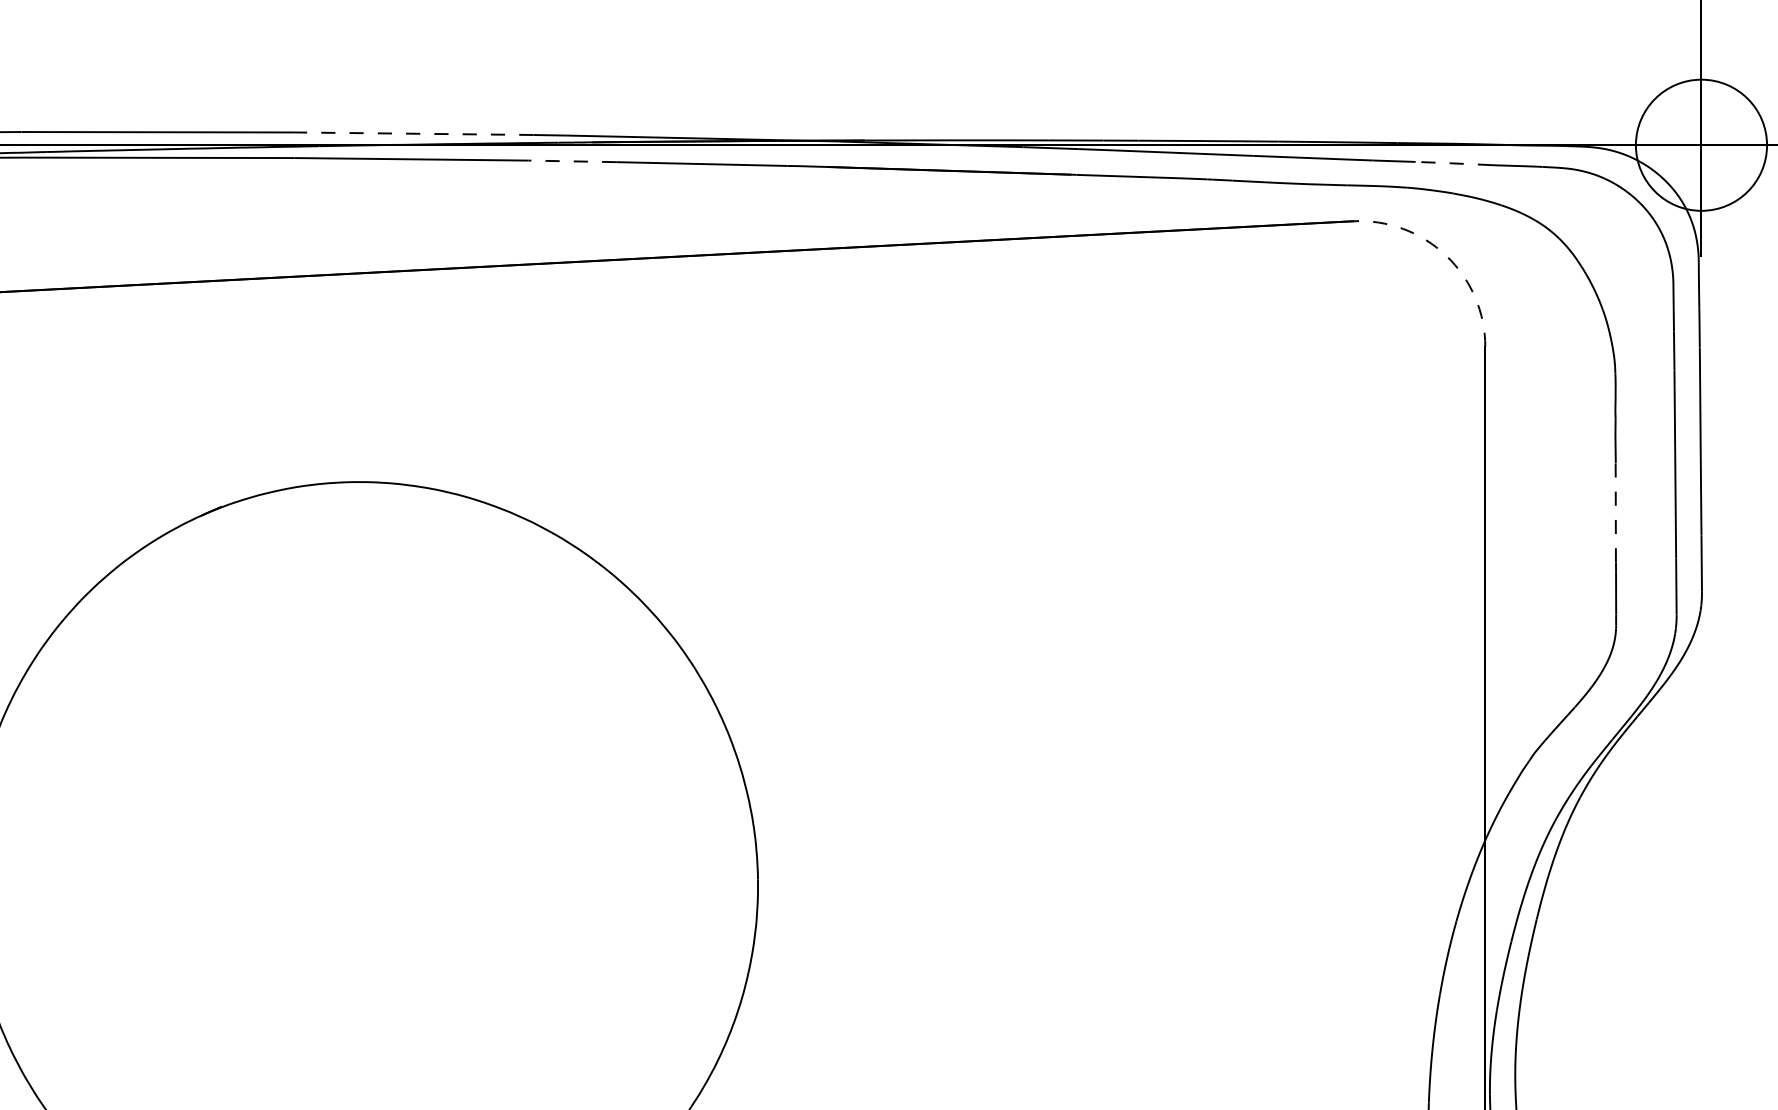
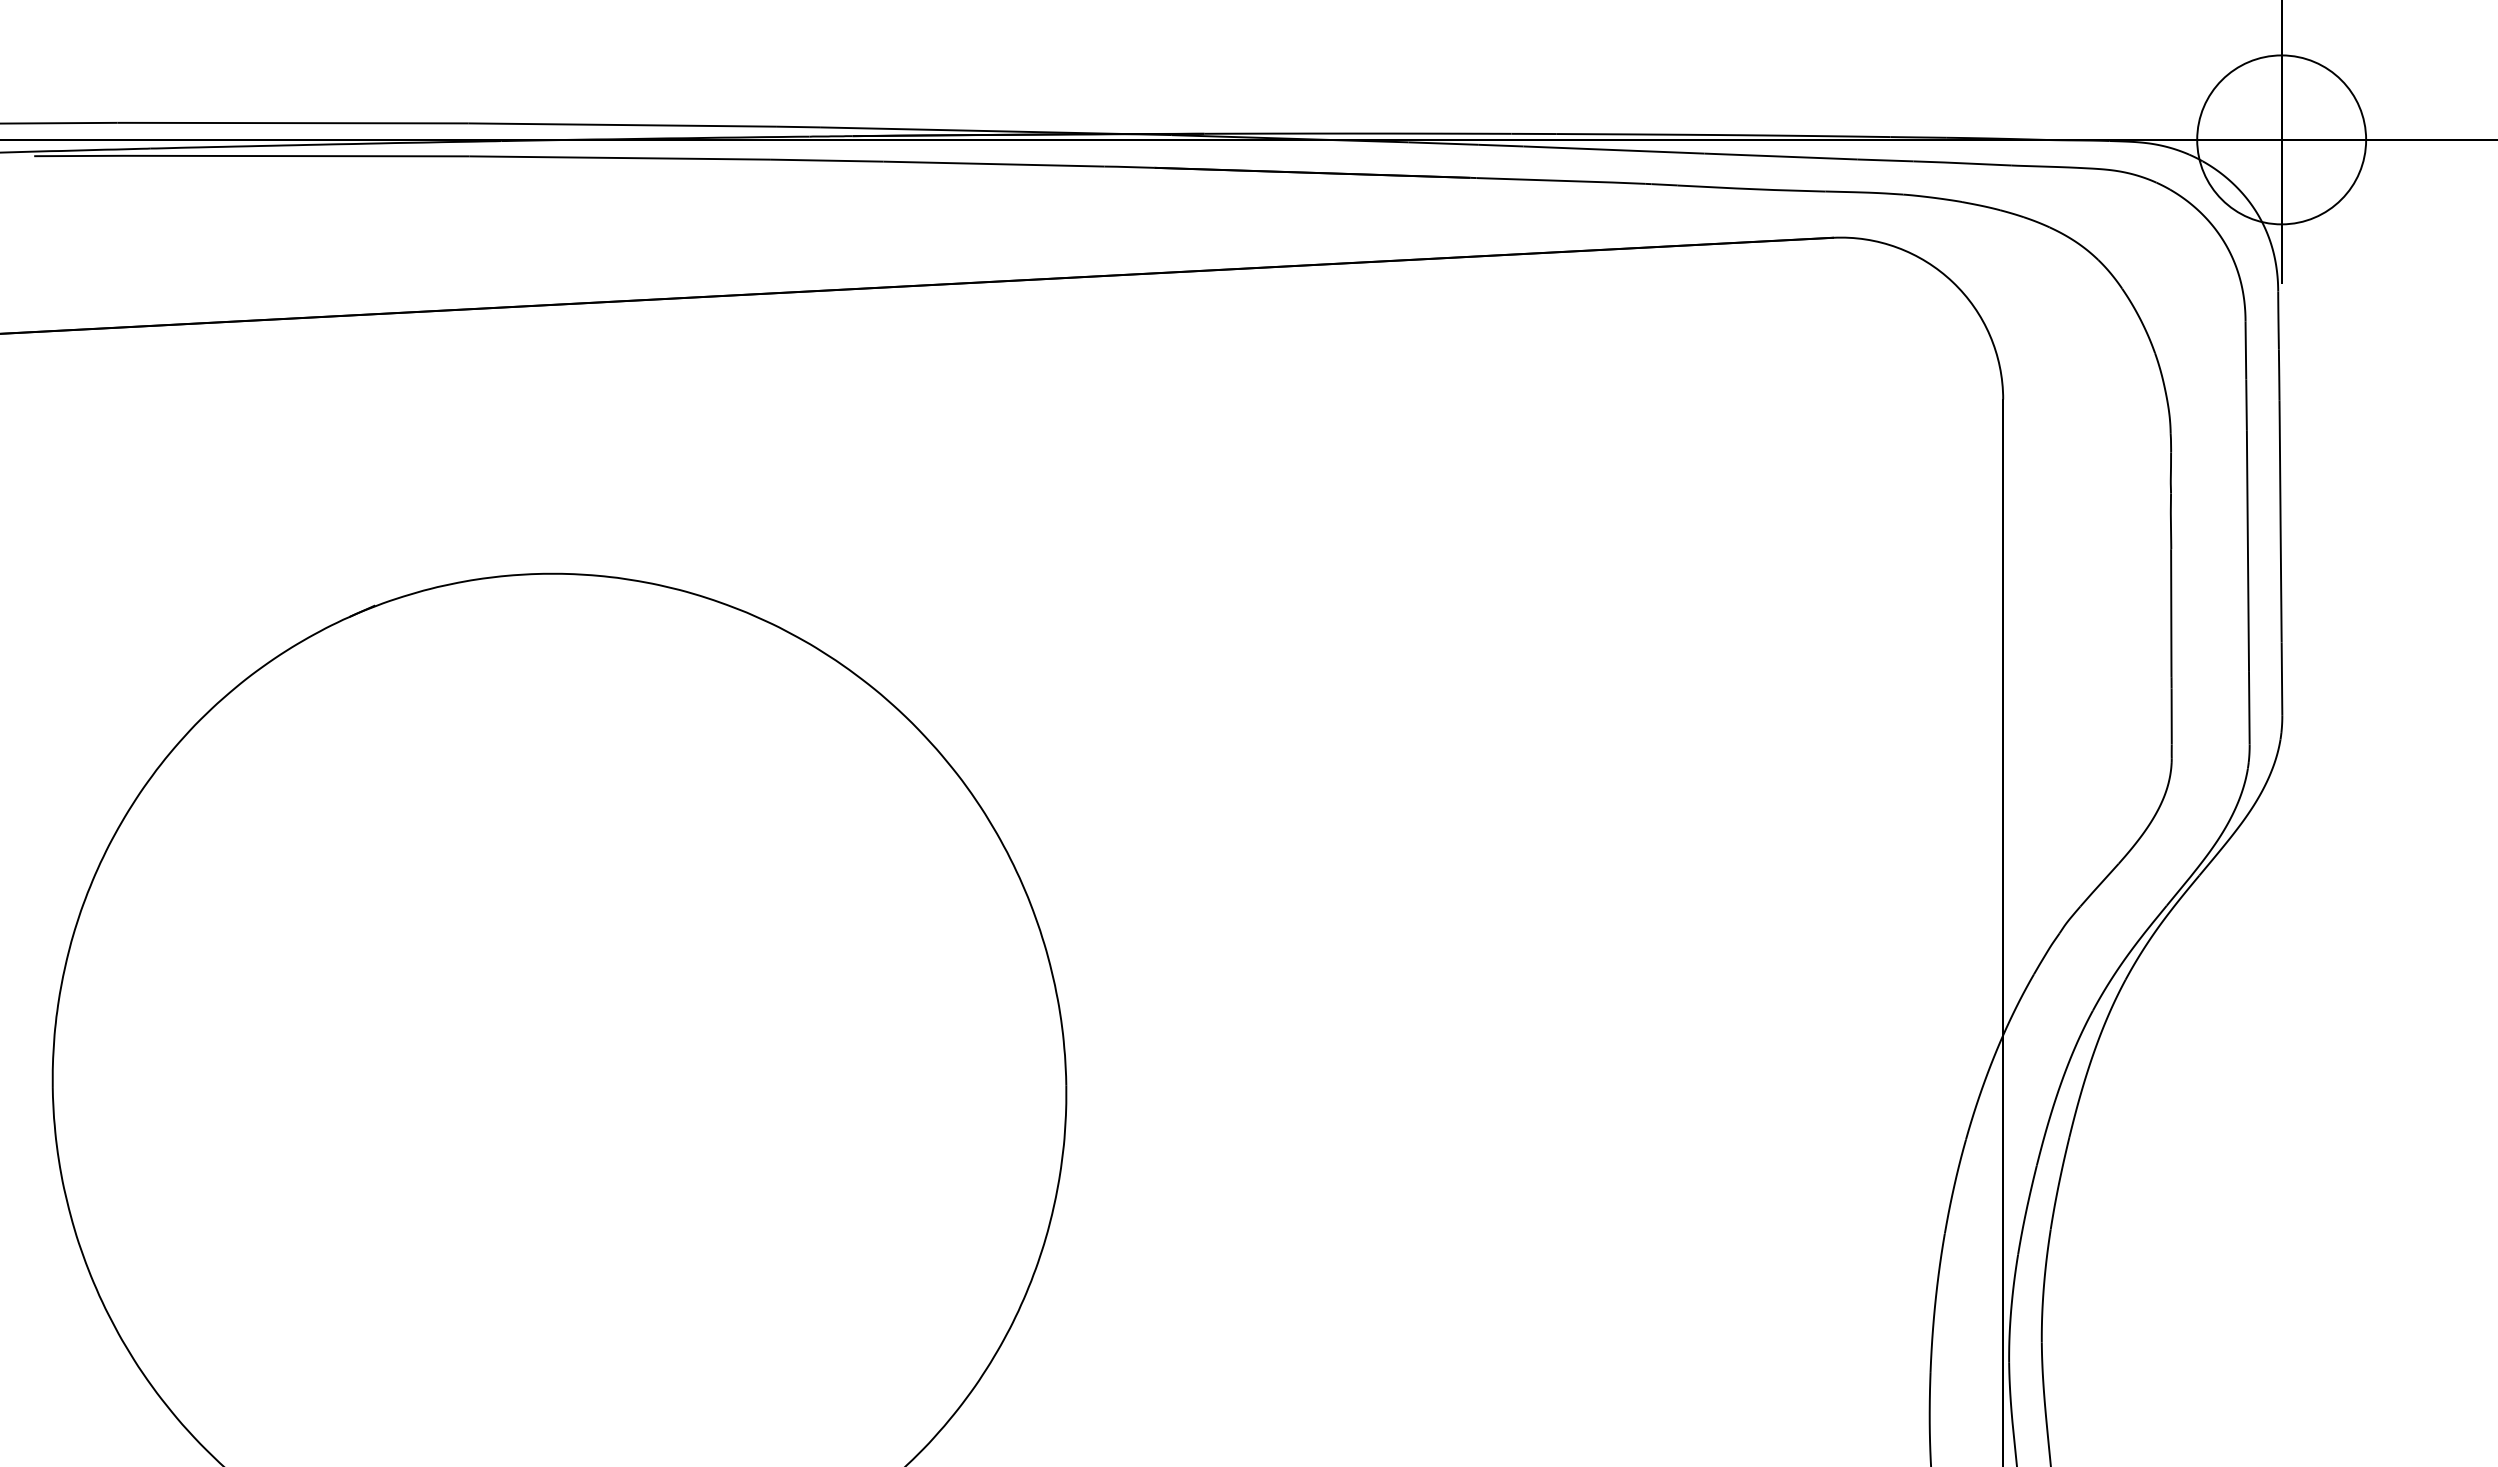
line: (413, 134) -> (622, 125), dashed -> solid
line: (571, 161) -> (826, 160), dashed -> solid
line: (1453, 163) -> (1962, 163), dashed -> solid
arc: (1445, 255) -> (1952, 282), dashed -> solid
line: (1615, 512) -> (2171, 612), dashed -> solid

